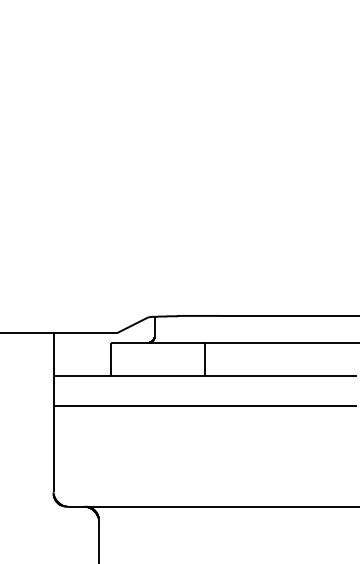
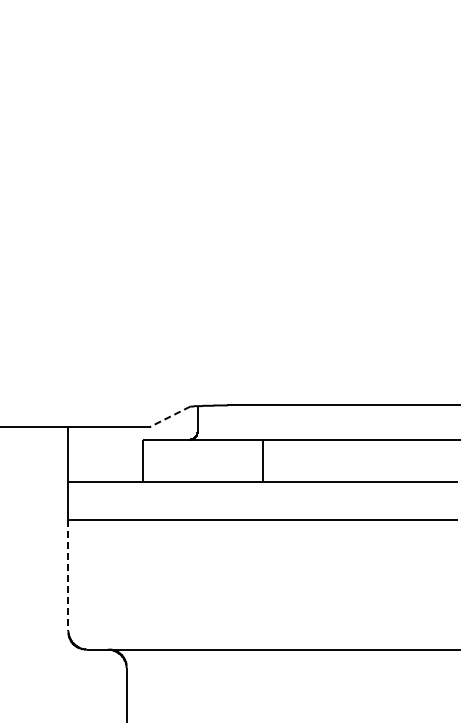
line: (133, 324) -> (170, 416), solid -> dashed
line: (53, 448) -> (68, 575), solid -> dashed

